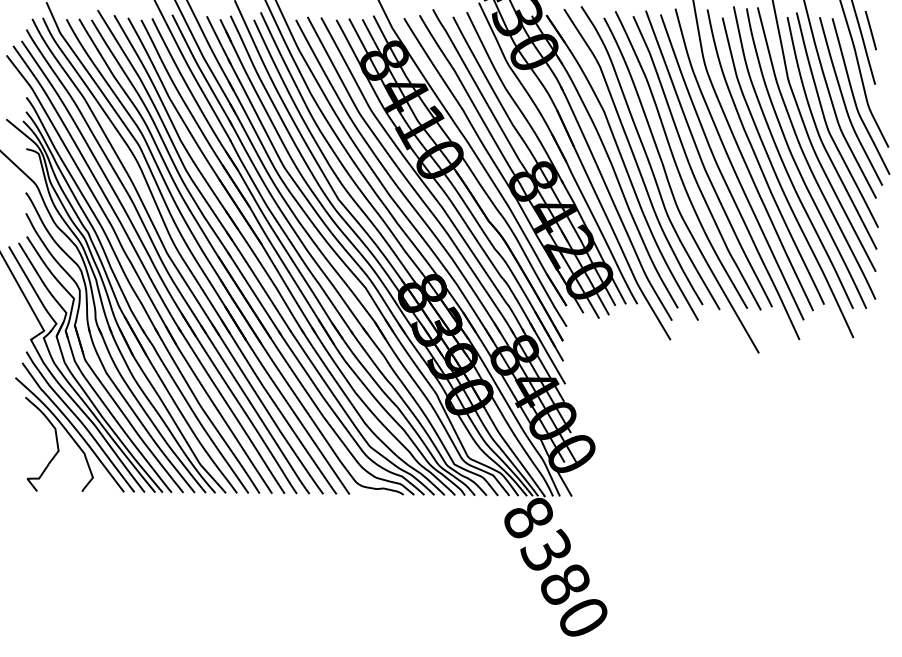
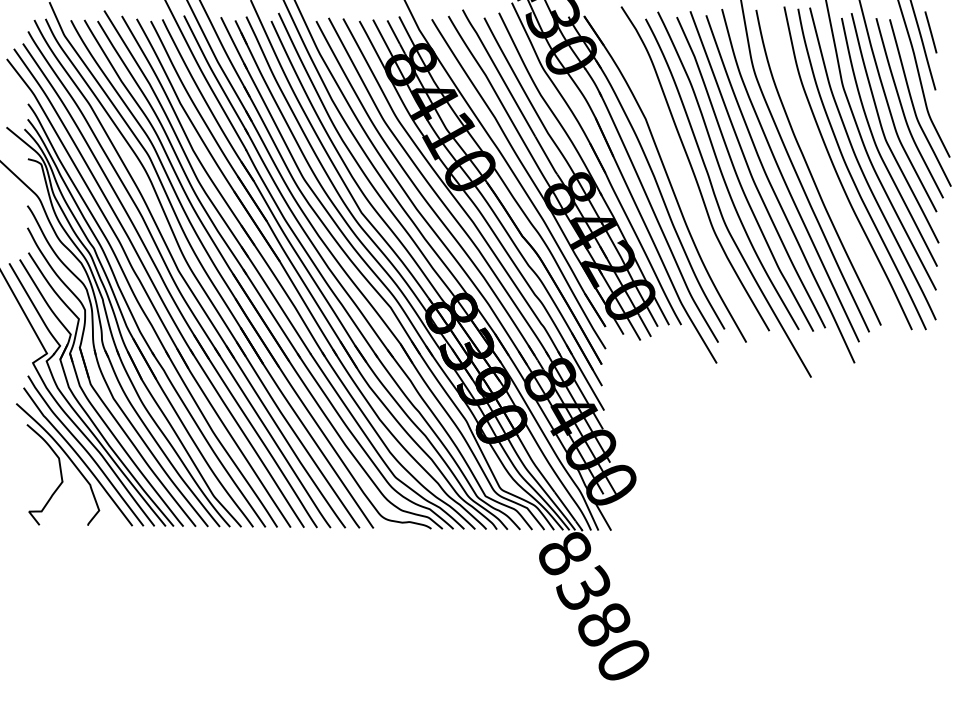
curve: (632, 156) -> (676, 167), removed
curve: (779, 181) -> (833, 193), removed

